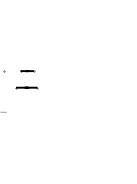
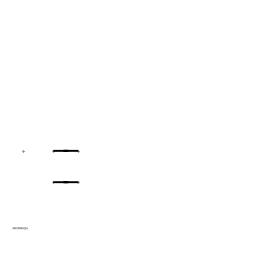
part: (27, 87) -> (66, 181), size x0.62

